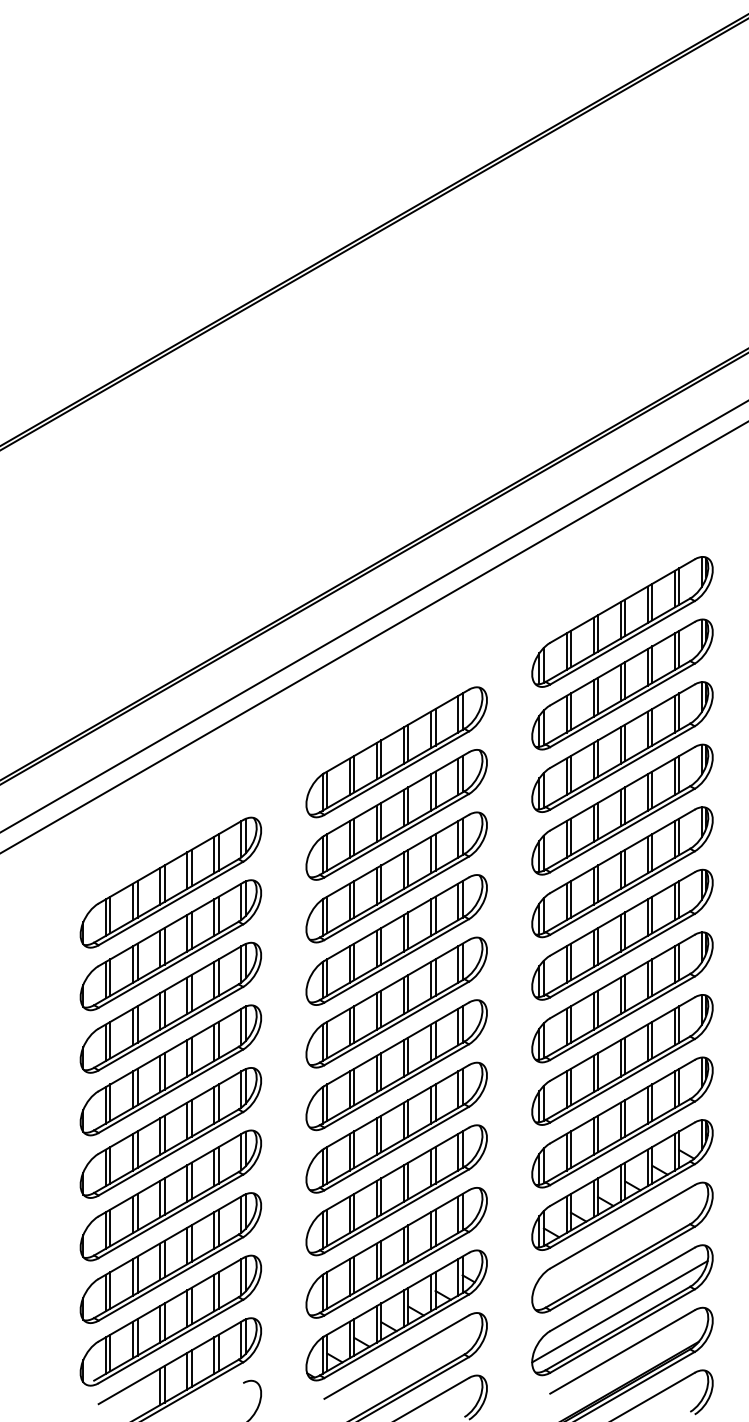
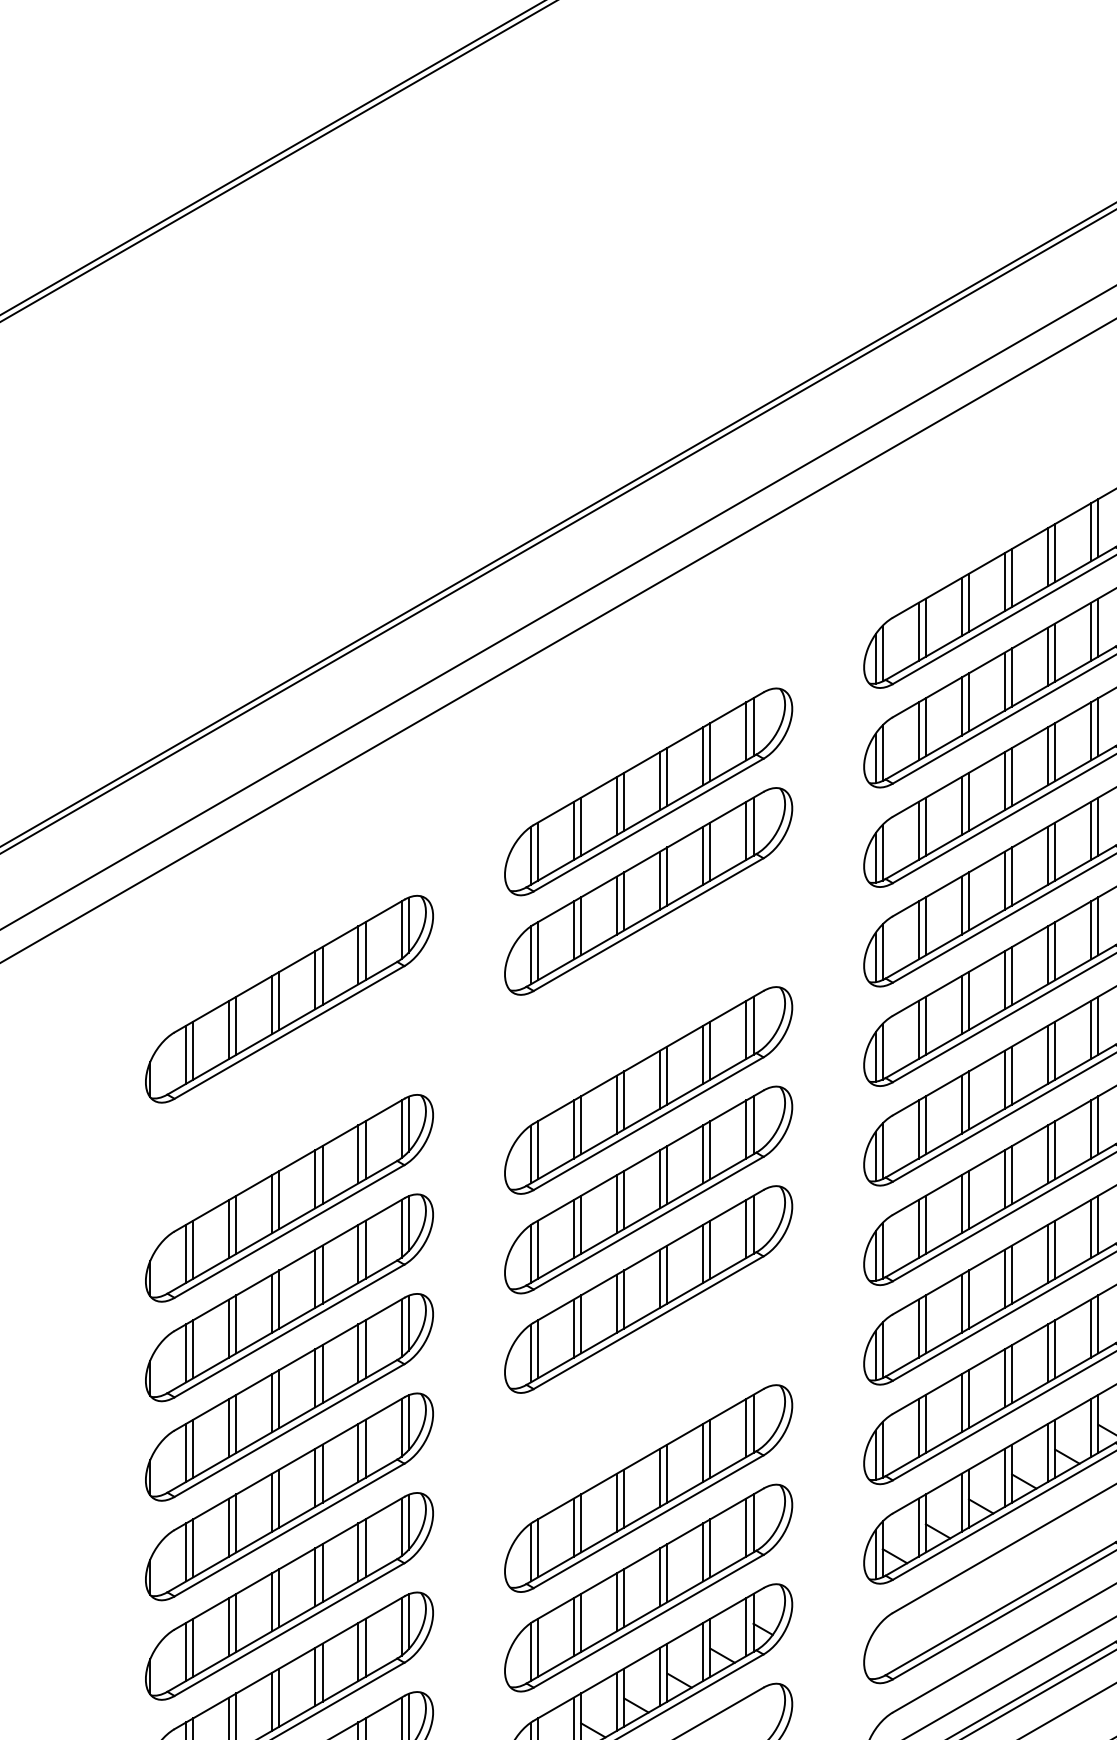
part: (396, 877) -> (648, 991), removed
part: (170, 945) -> (288, 1099), removed
part: (396, 1127) -> (648, 1388), removed

